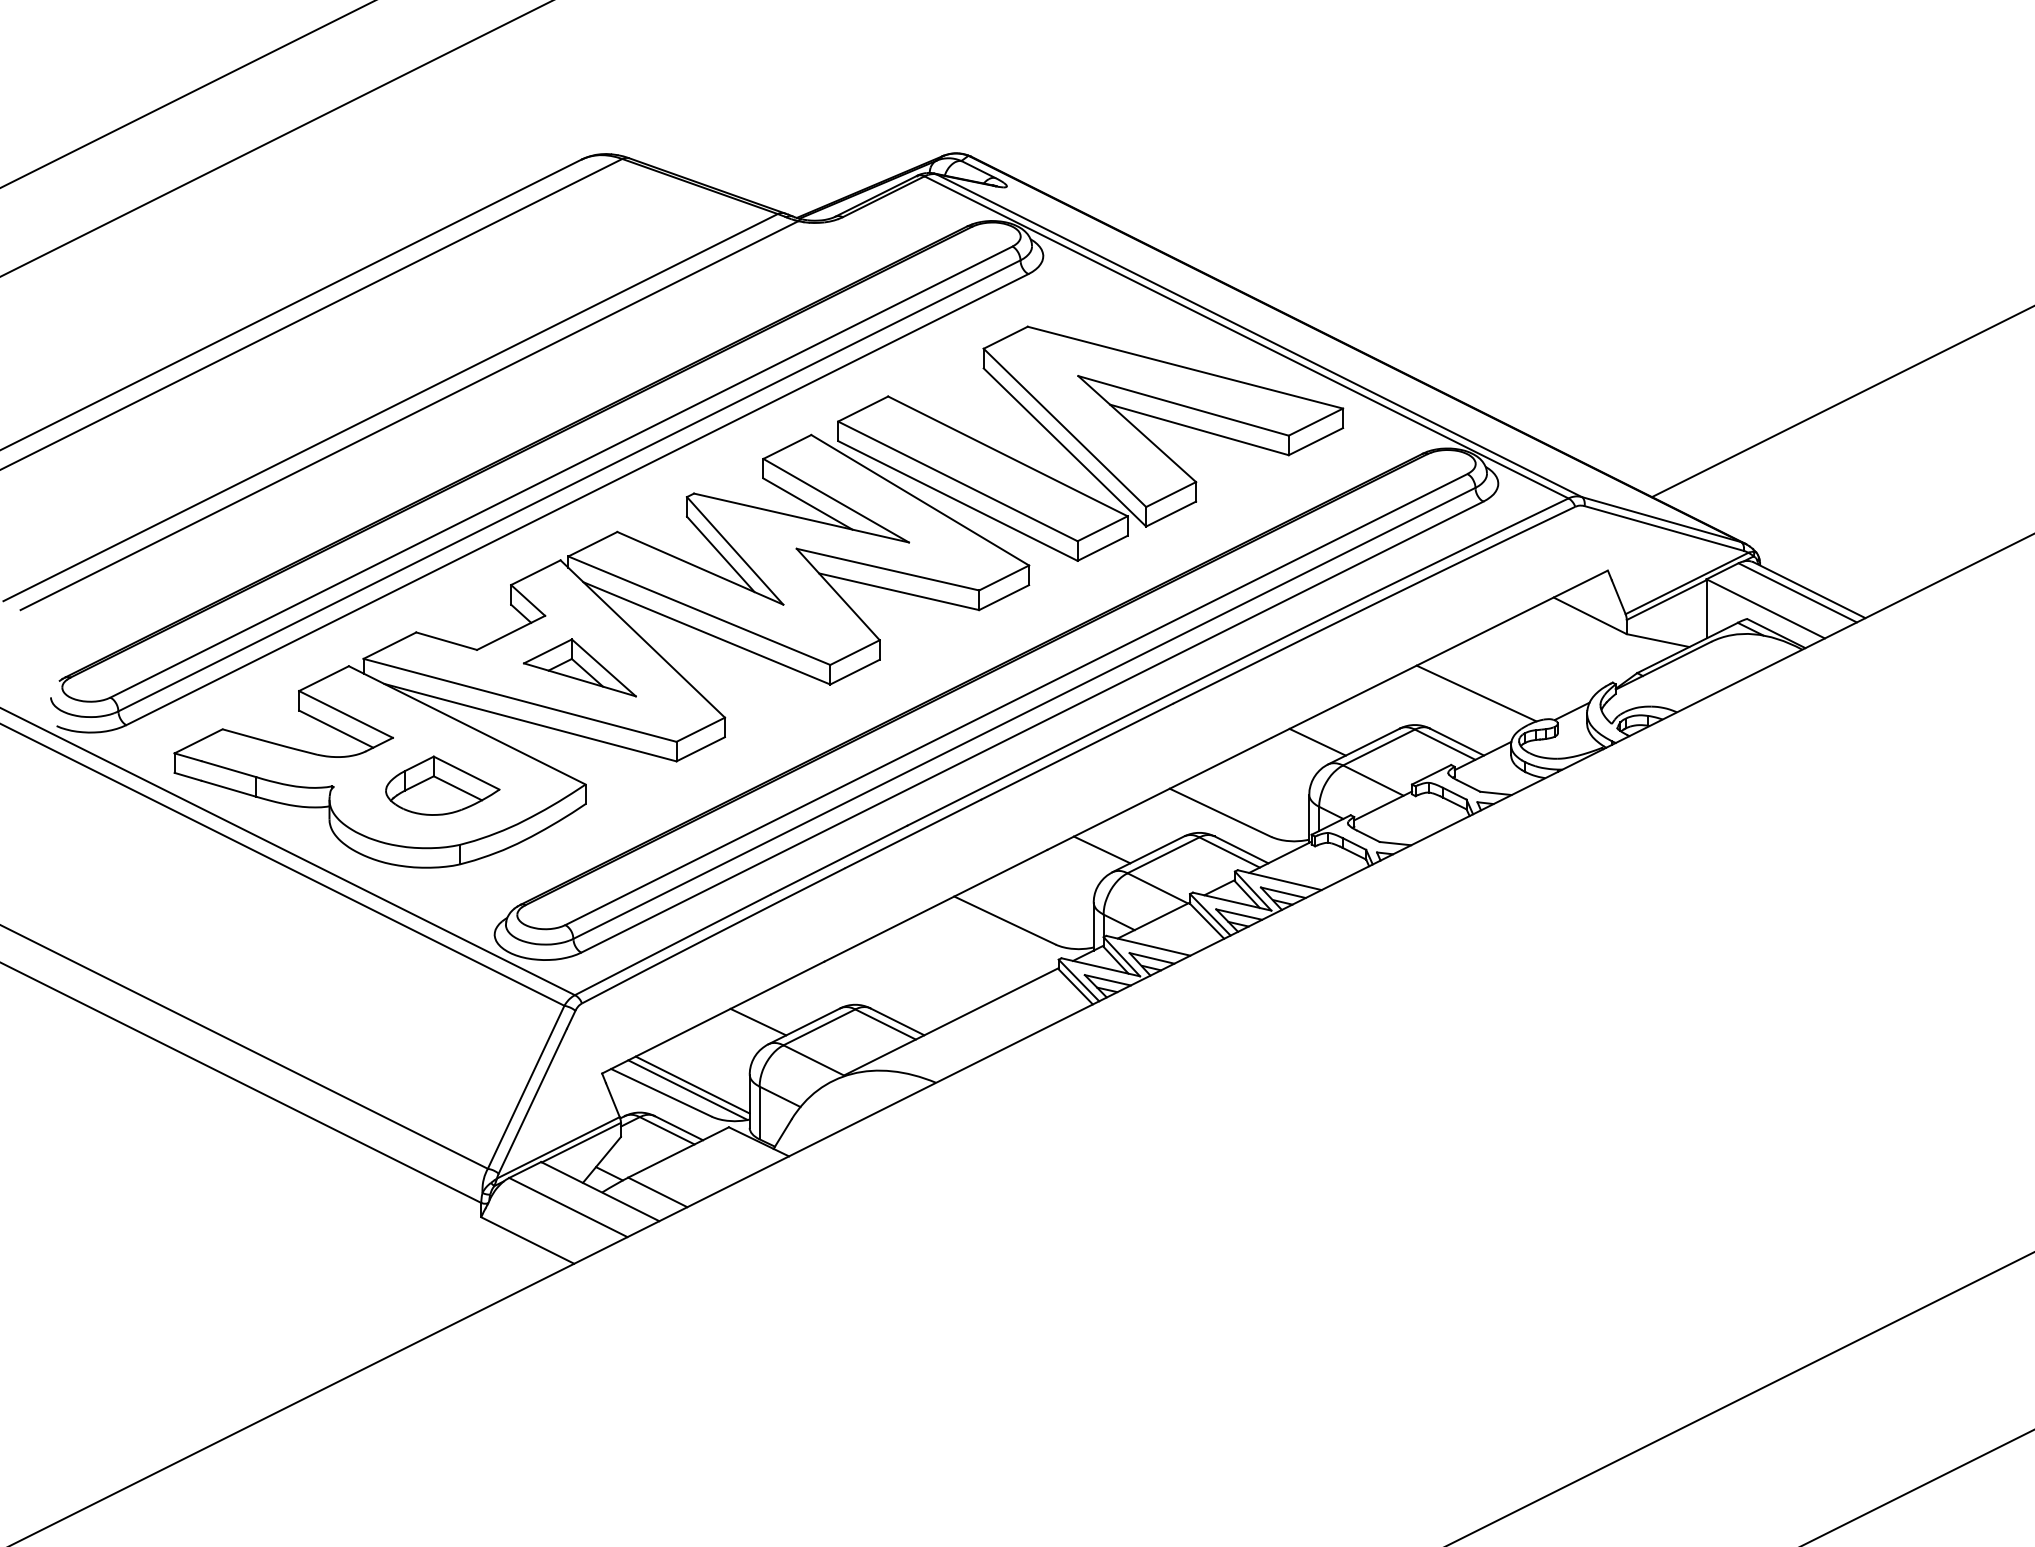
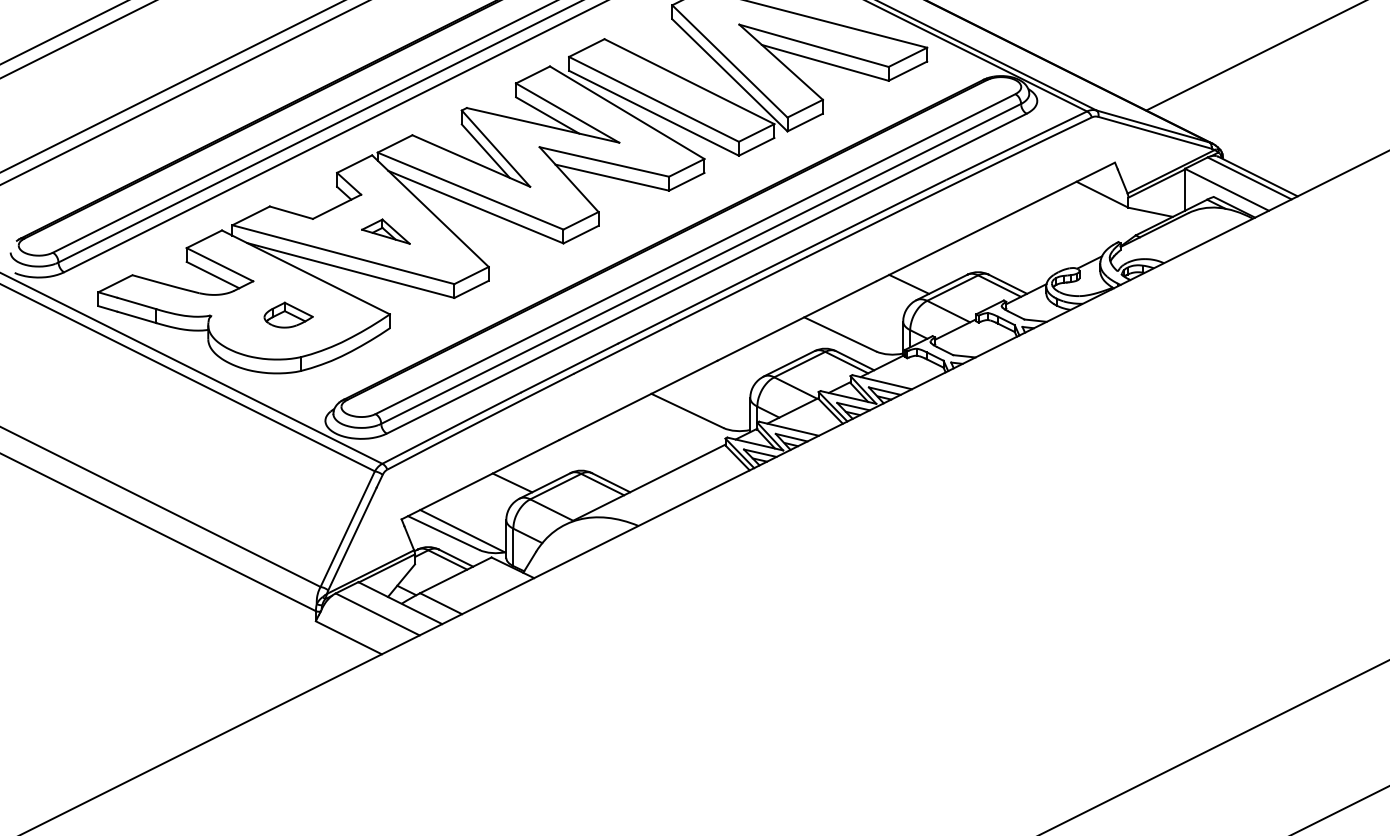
part: (579, 667) -> (385, 231), size x0.6
line: (1476, 693) -> (1021, 249), removed
part: (442, 785) -> (288, 315), size x0.6
line: (1101, 849) -> (755, 360), removed
line: (692, 1084) -> (465, 527), removed

